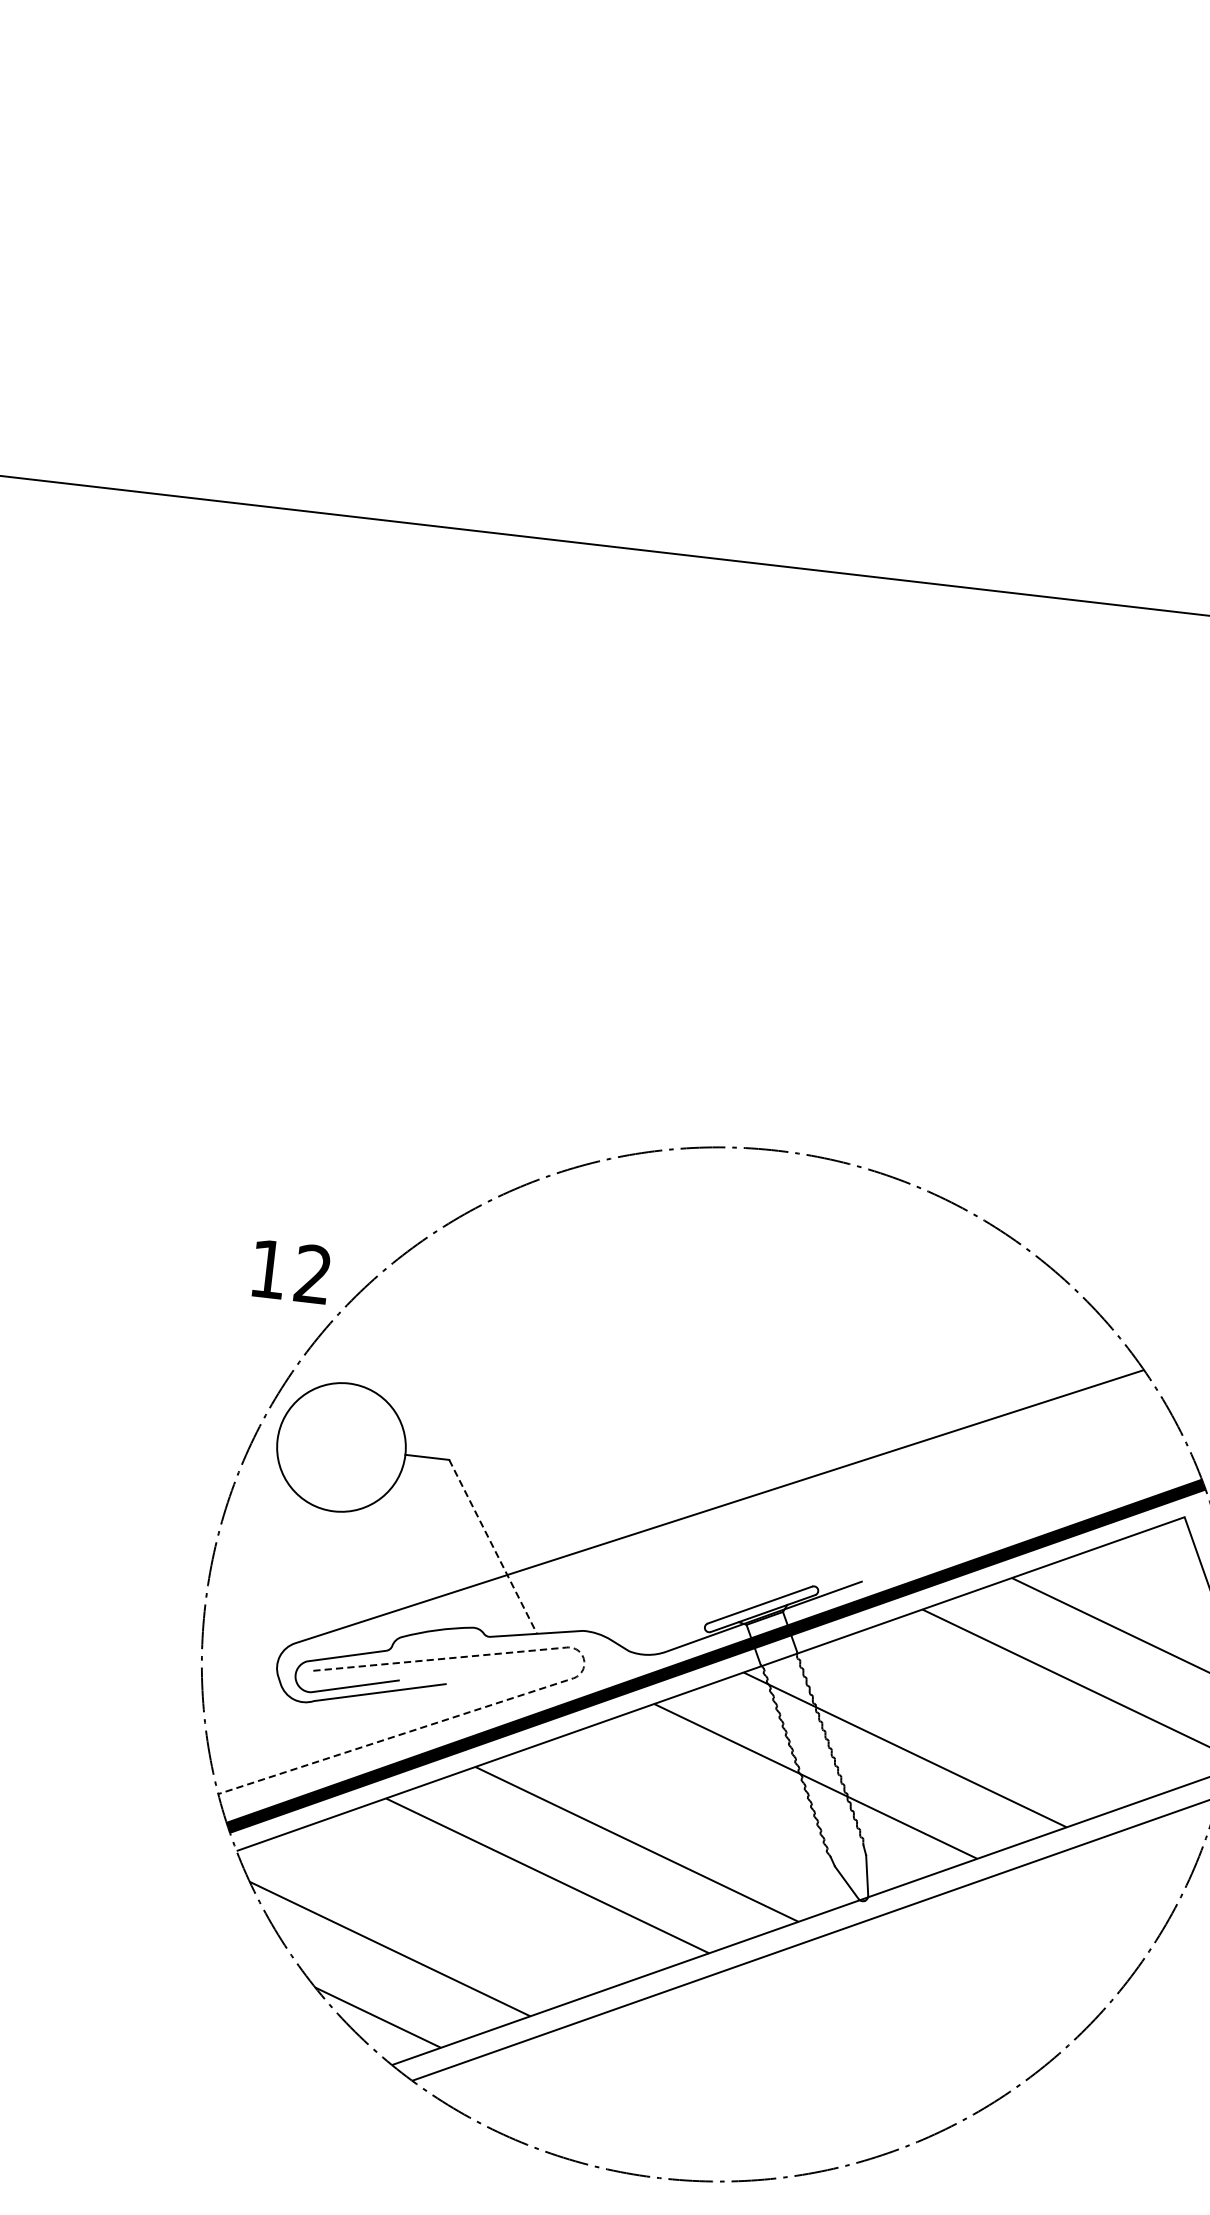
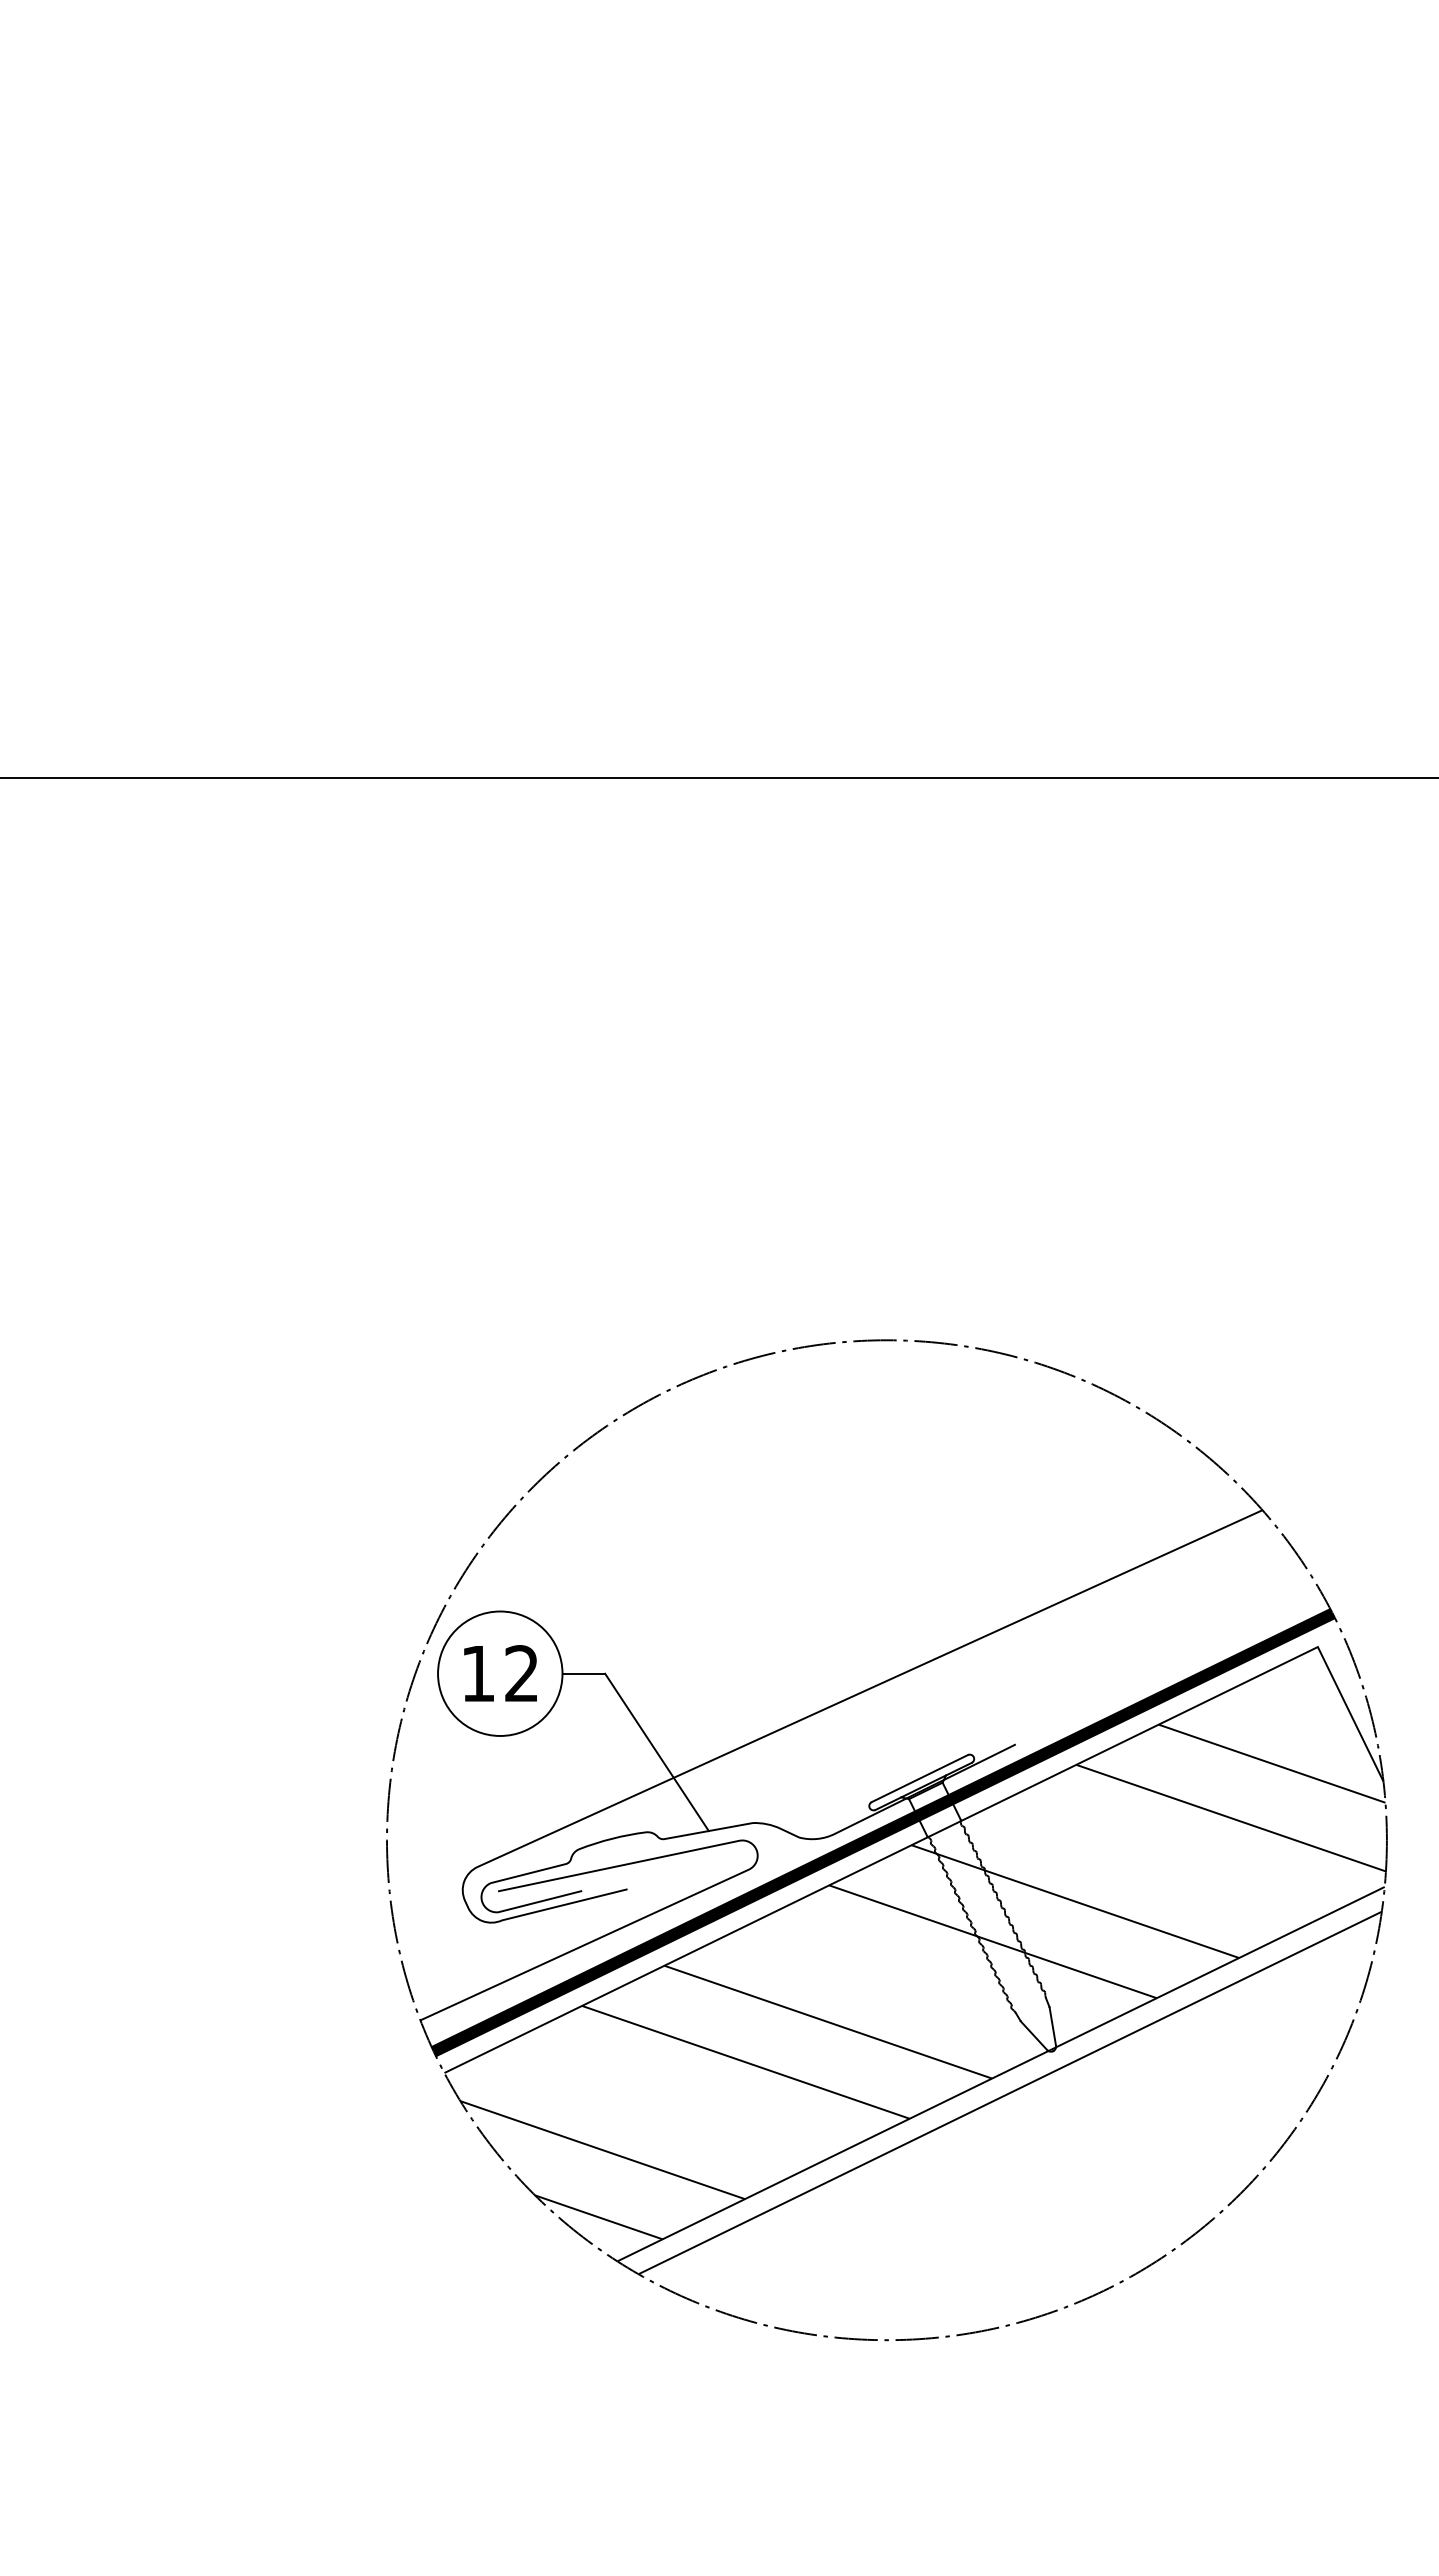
text: (291, 1271) -> (500, 1673), moved
line: (493, 1547) -> (657, 1752), dashed -> solid
line: (547, 1686) -> (724, 1880), dashed -> solid

